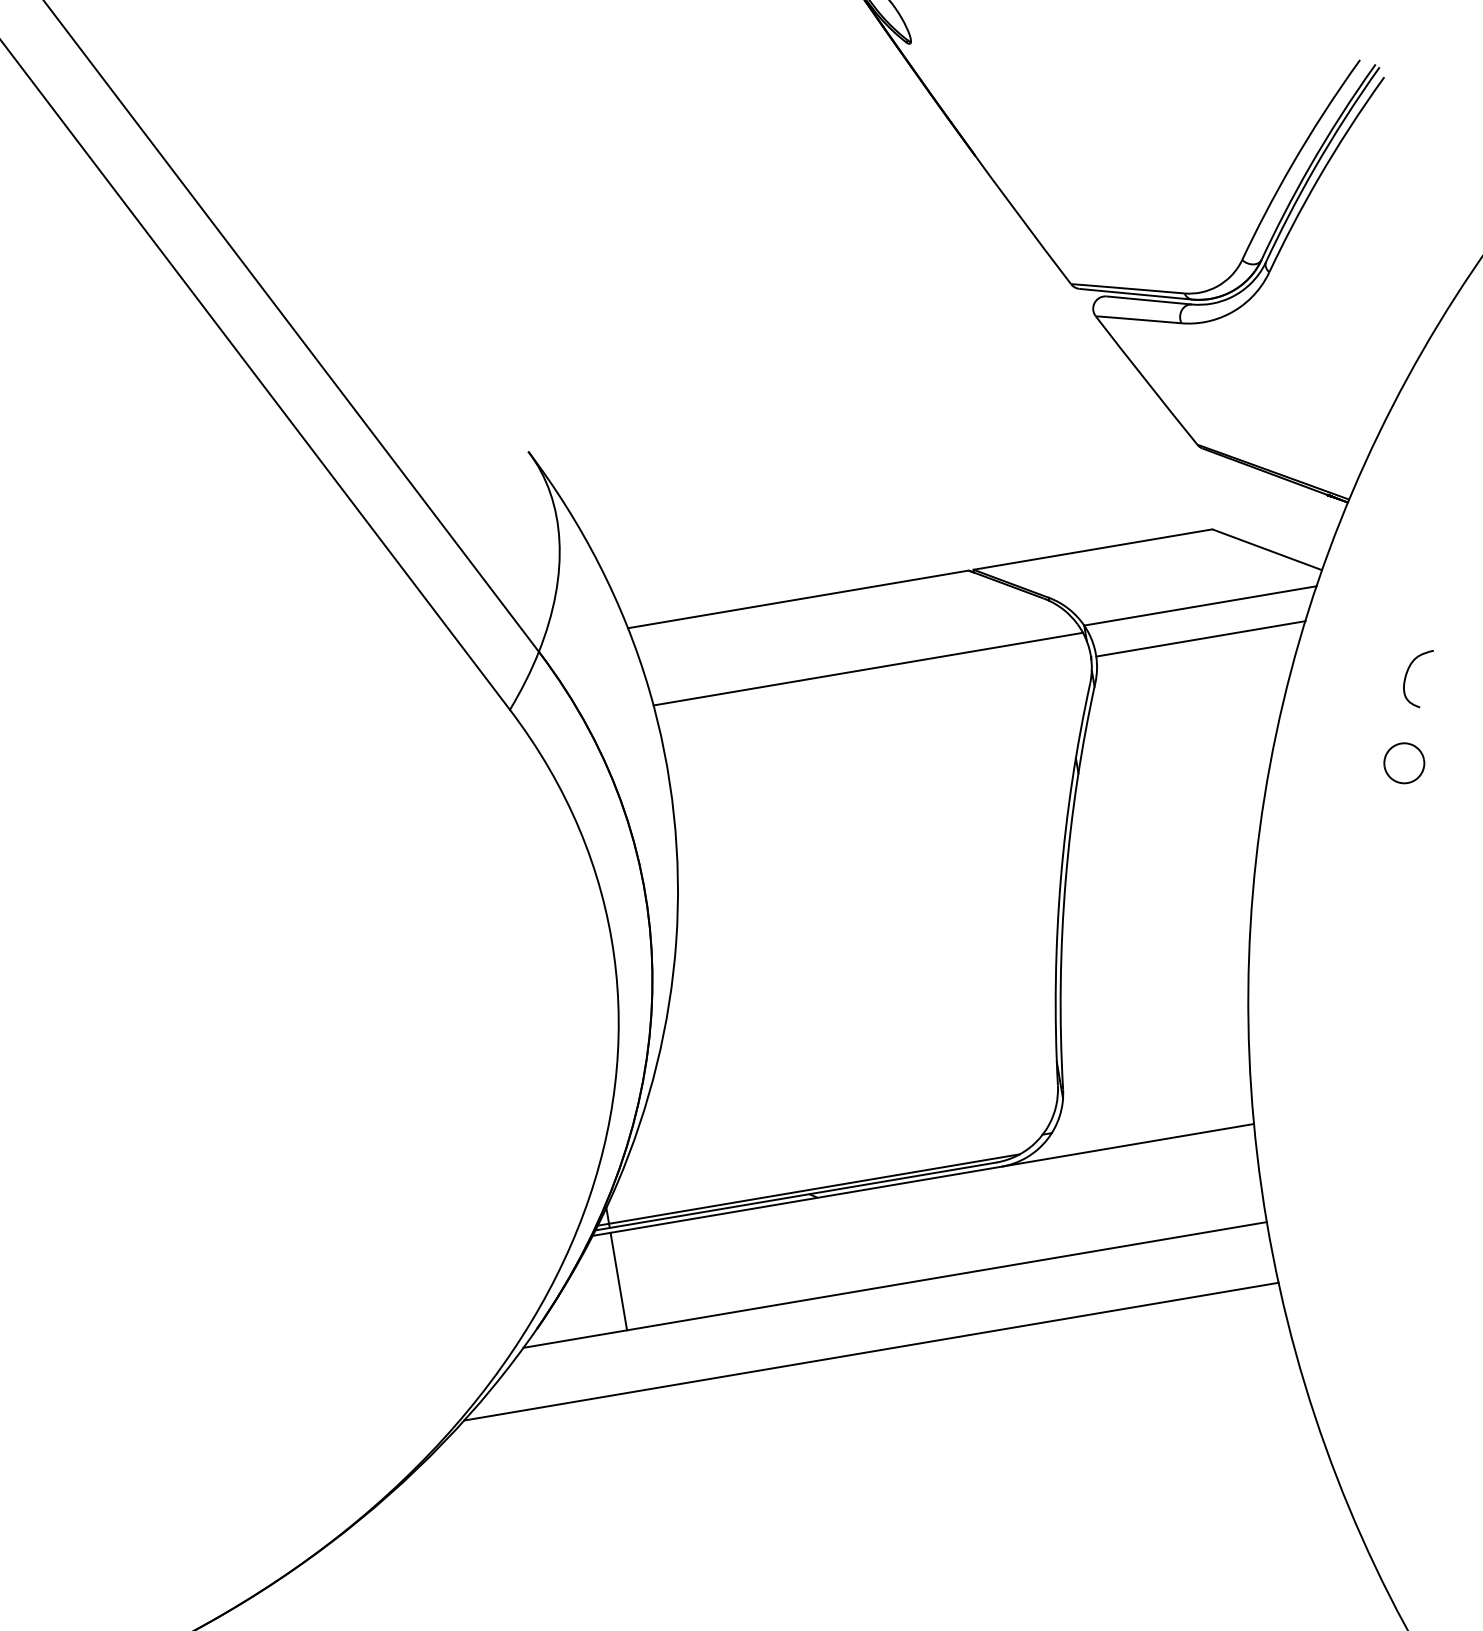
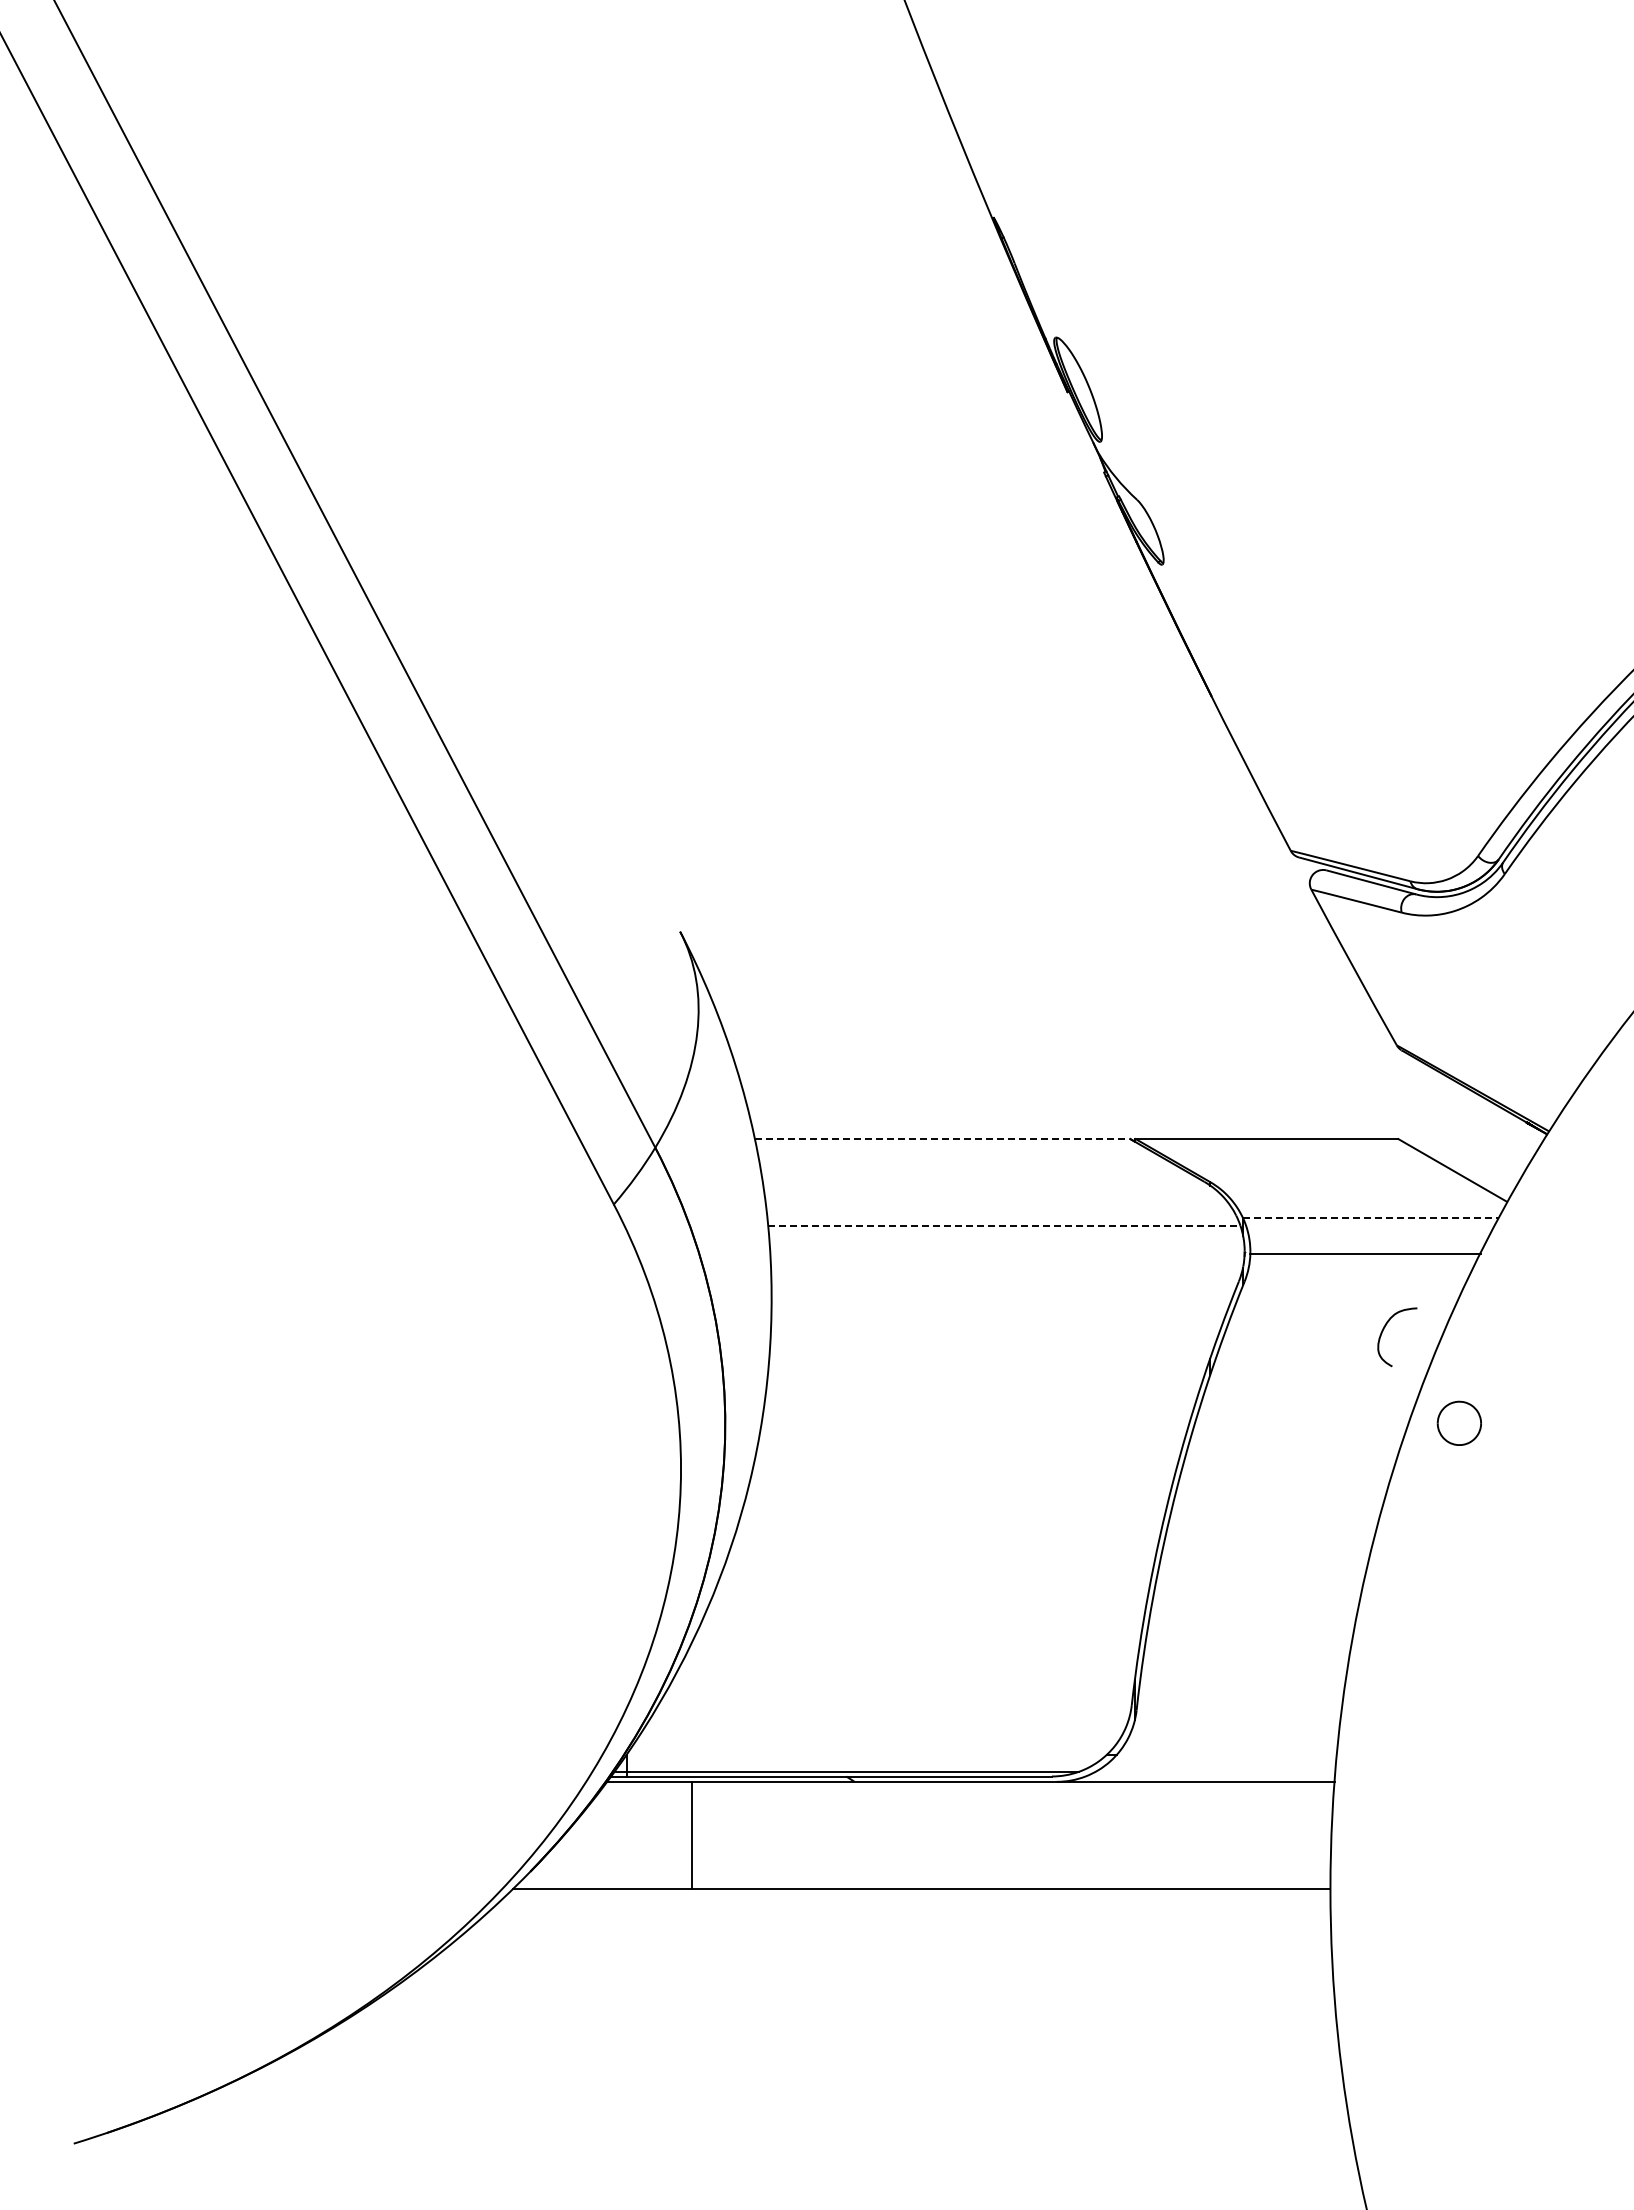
line: (798, 599) -> (942, 1138), solid -> dashed
line: (1200, 606) -> (1370, 1218), solid -> dashed
line: (868, 668) -> (1004, 1225), solid -> dashed
curve: (1406, 676) -> (1383, 1331), moved
part: (1403, 762) -> (1458, 1422), moved
line: (618, 1281) -> (691, 1835), moved
line: (871, 1352) -> (884, 1956), removed

